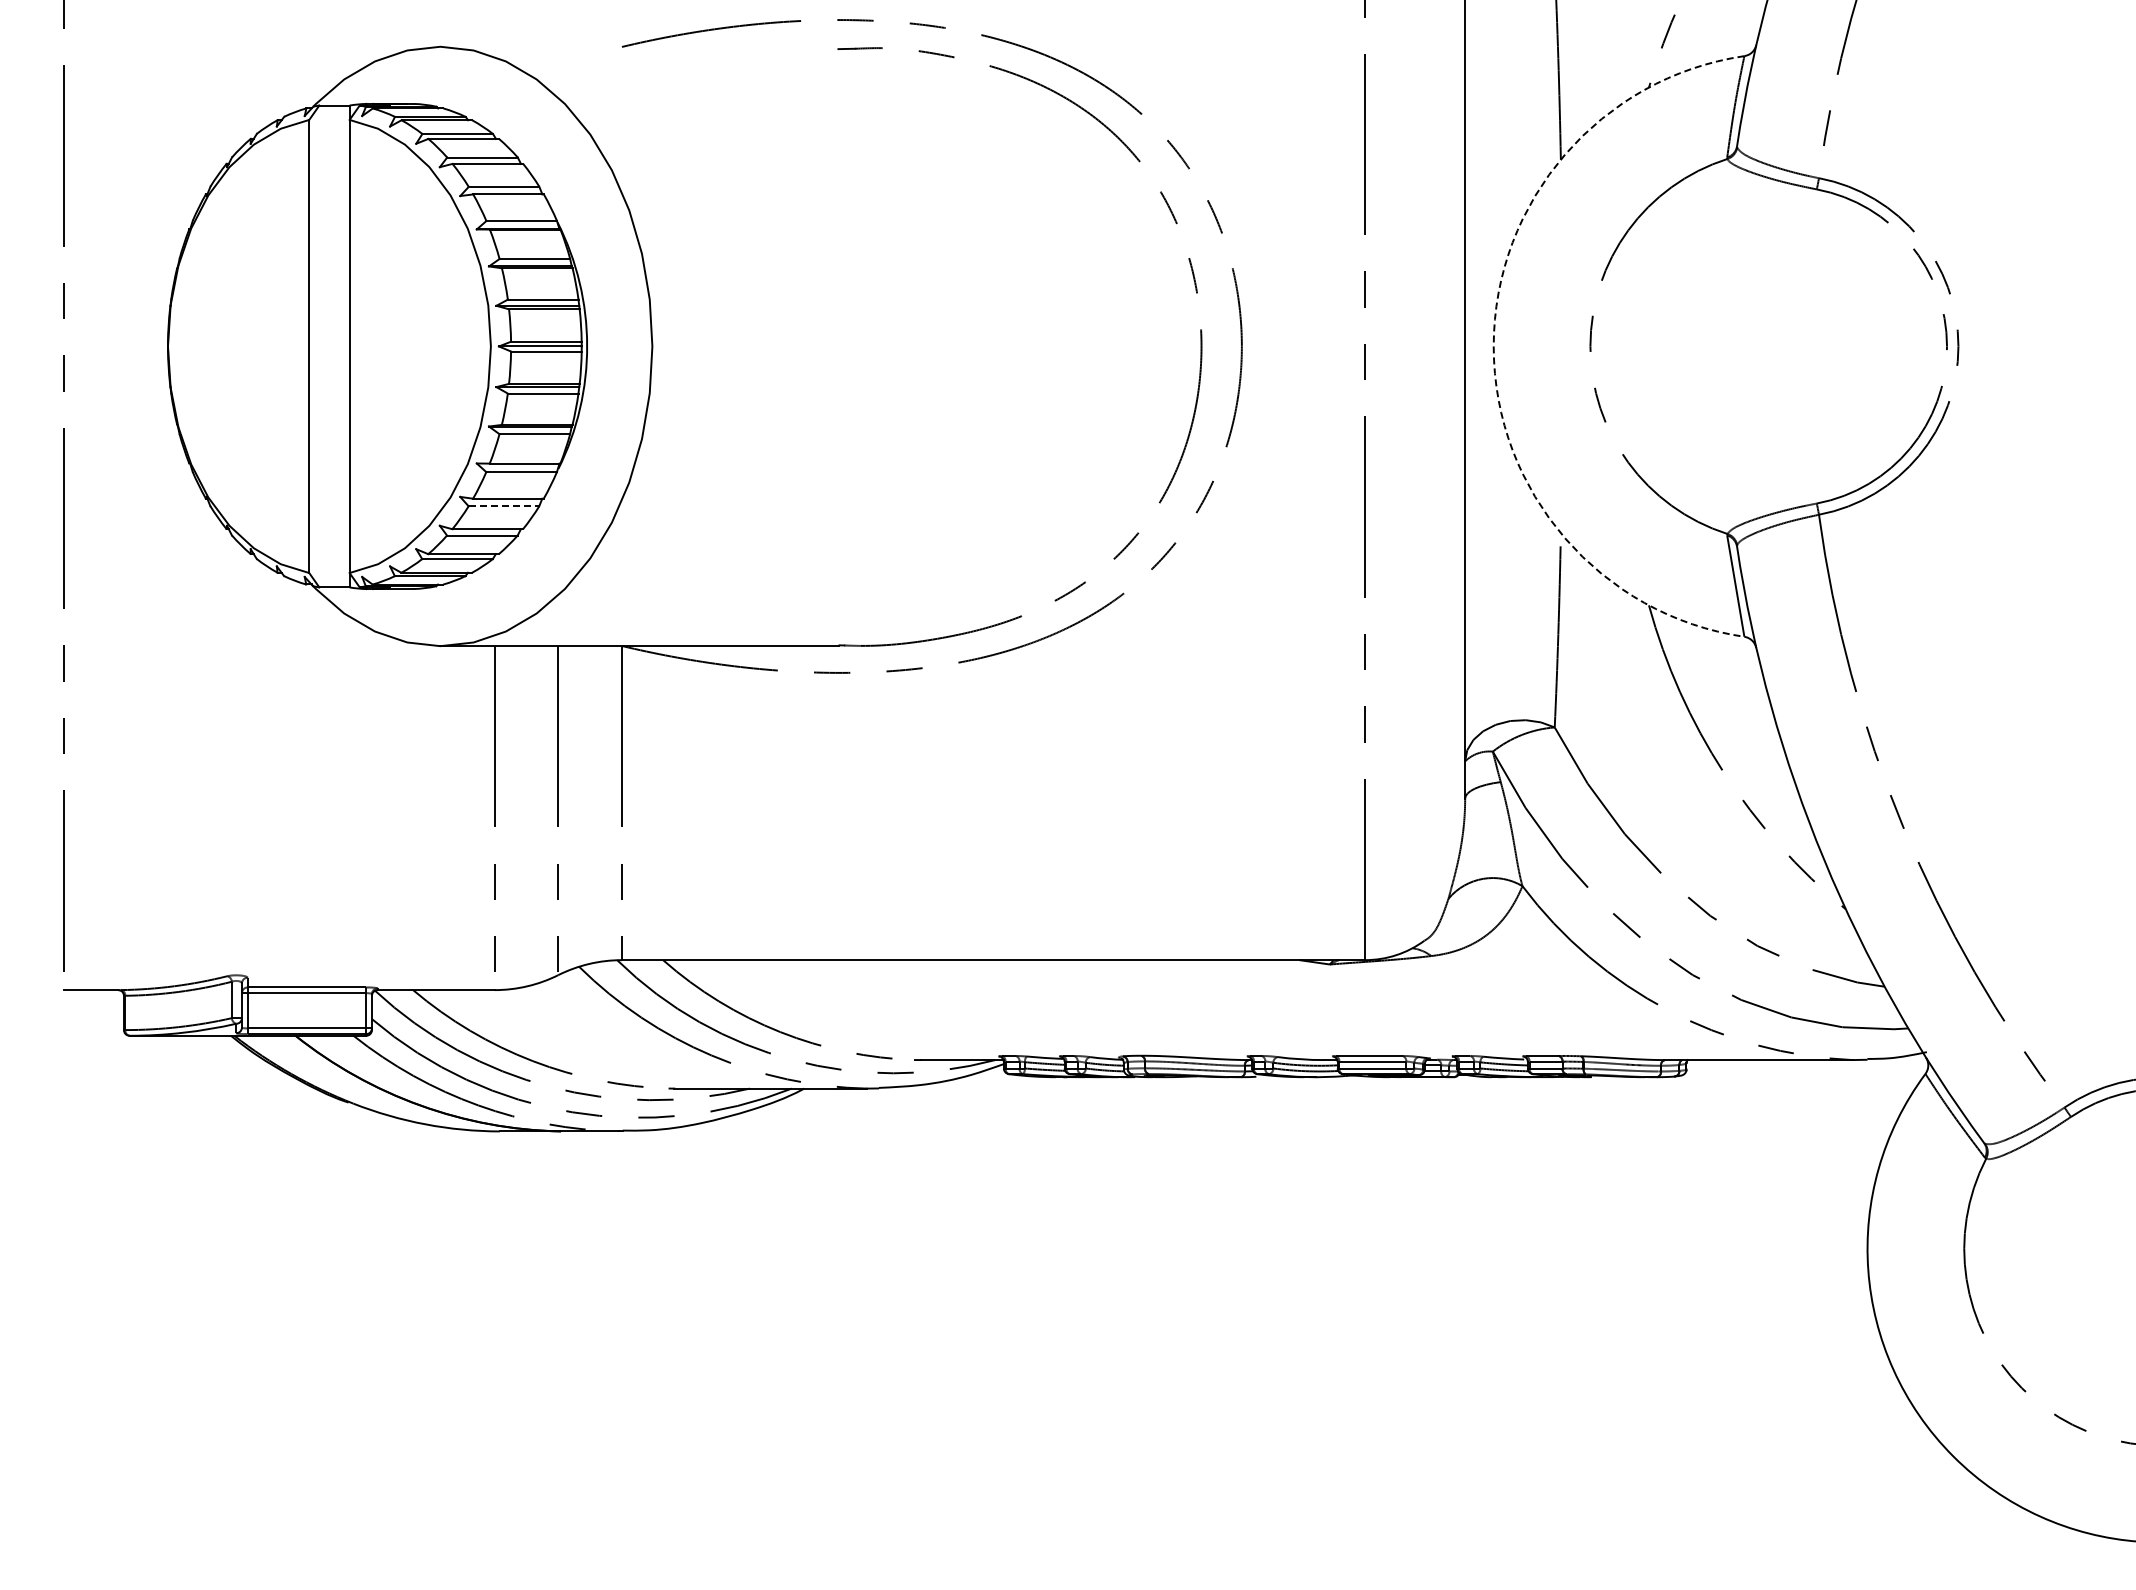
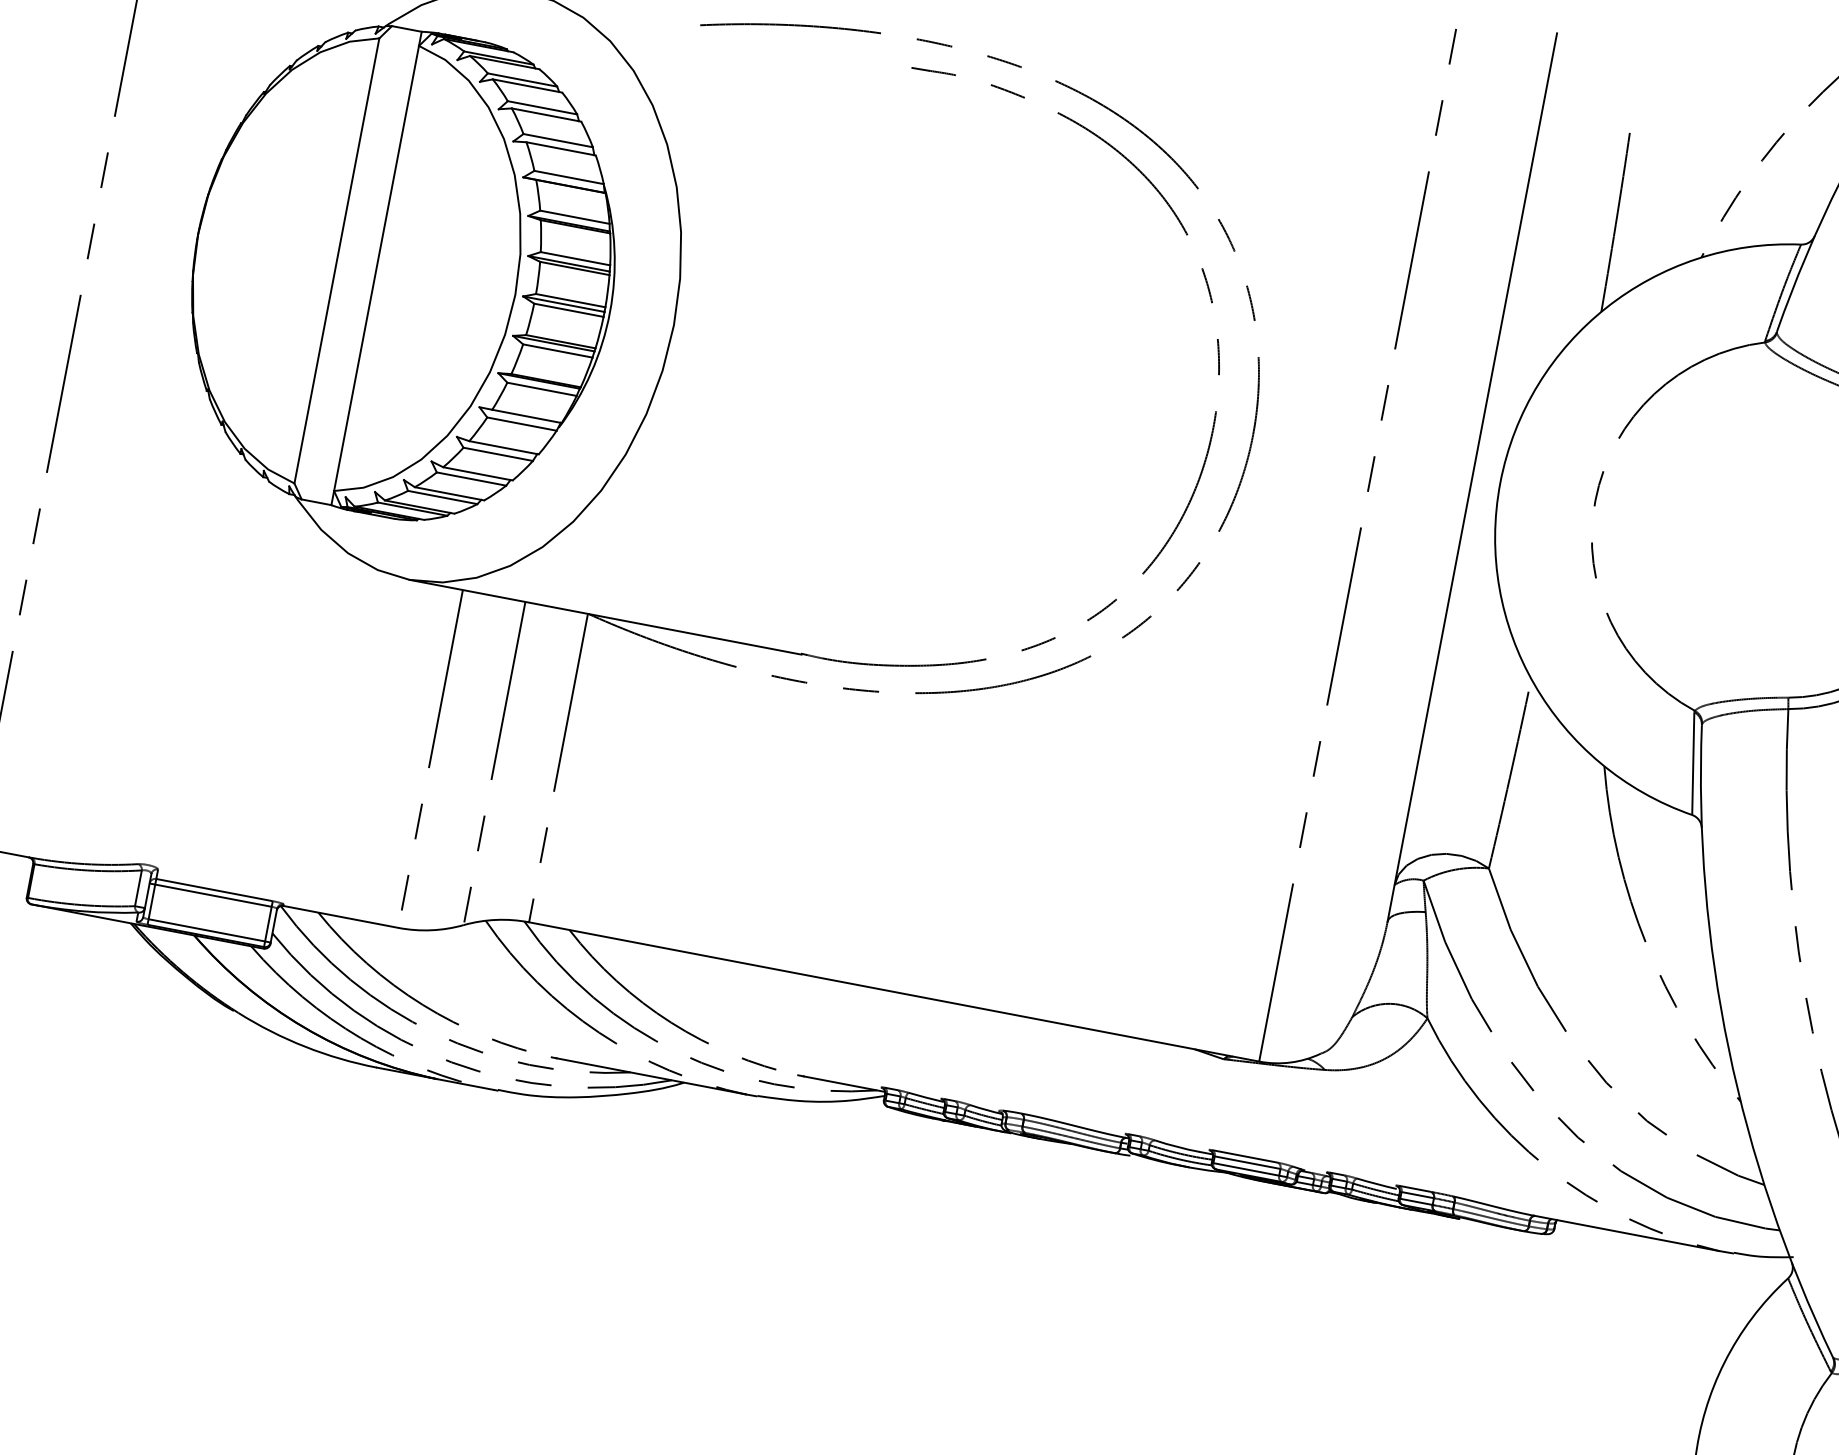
arc: (1493, 346) -> (1500, 482), dashed -> solid
line: (504, 506) -> (498, 454), dashed -> solid

